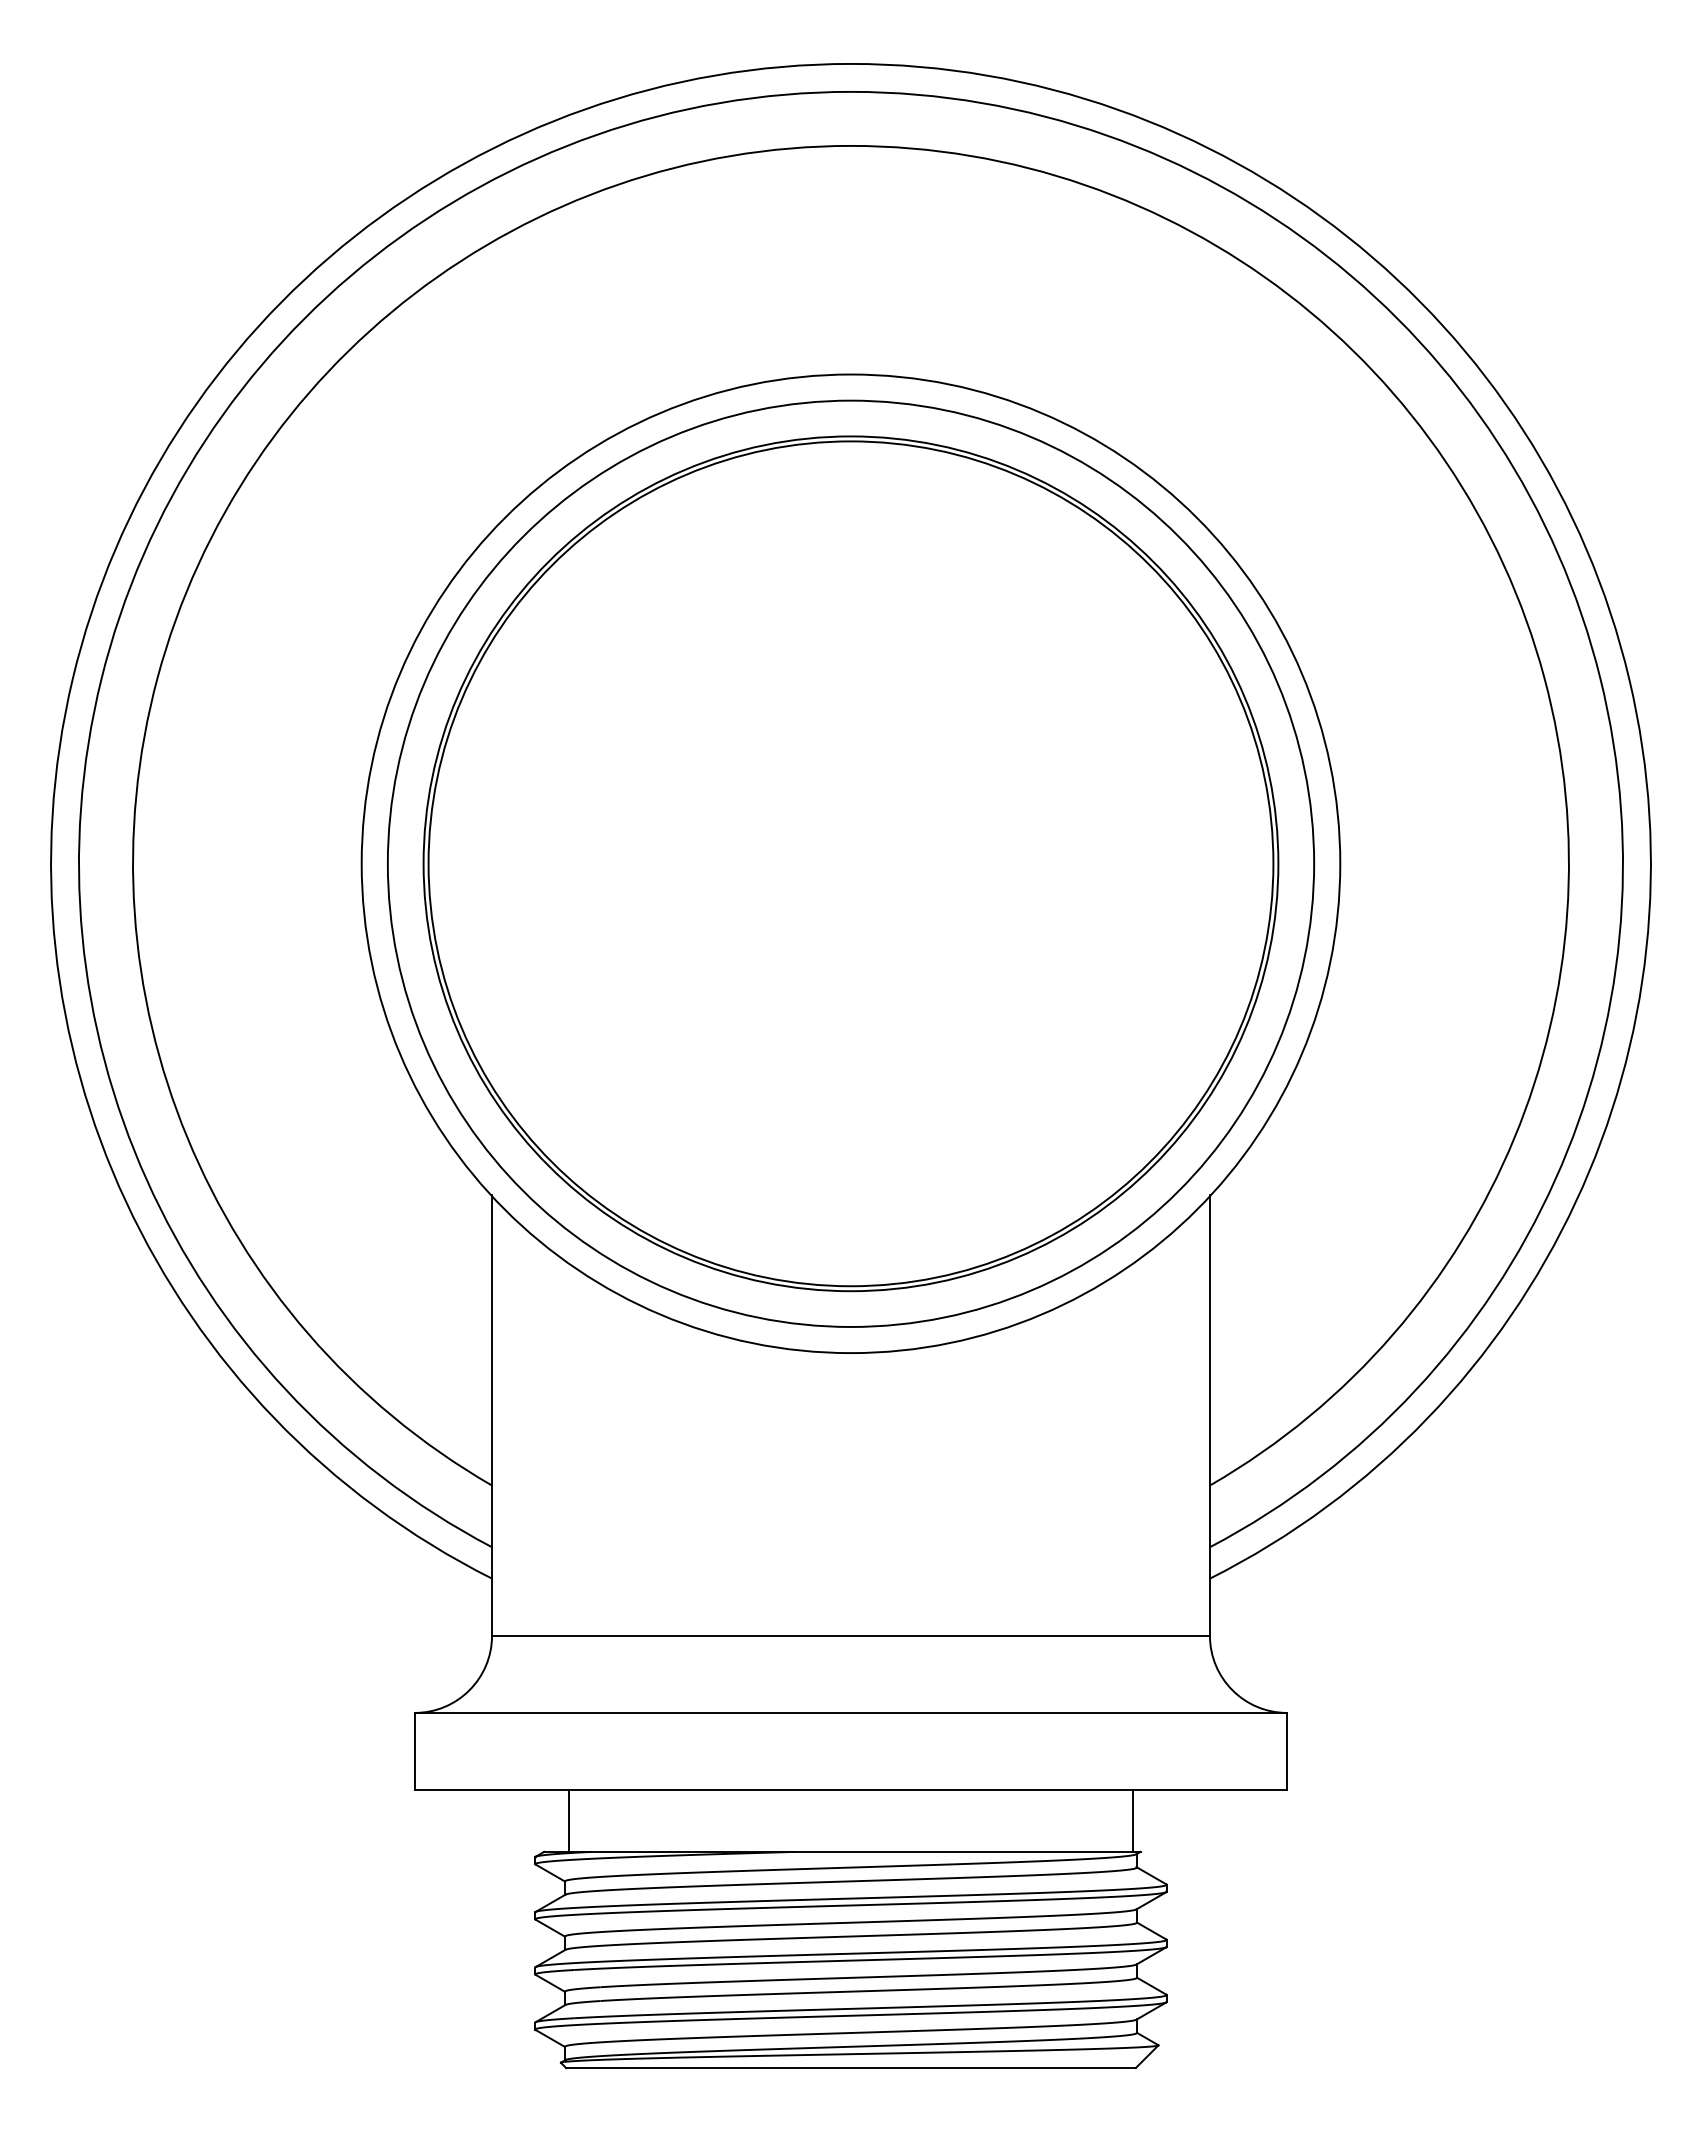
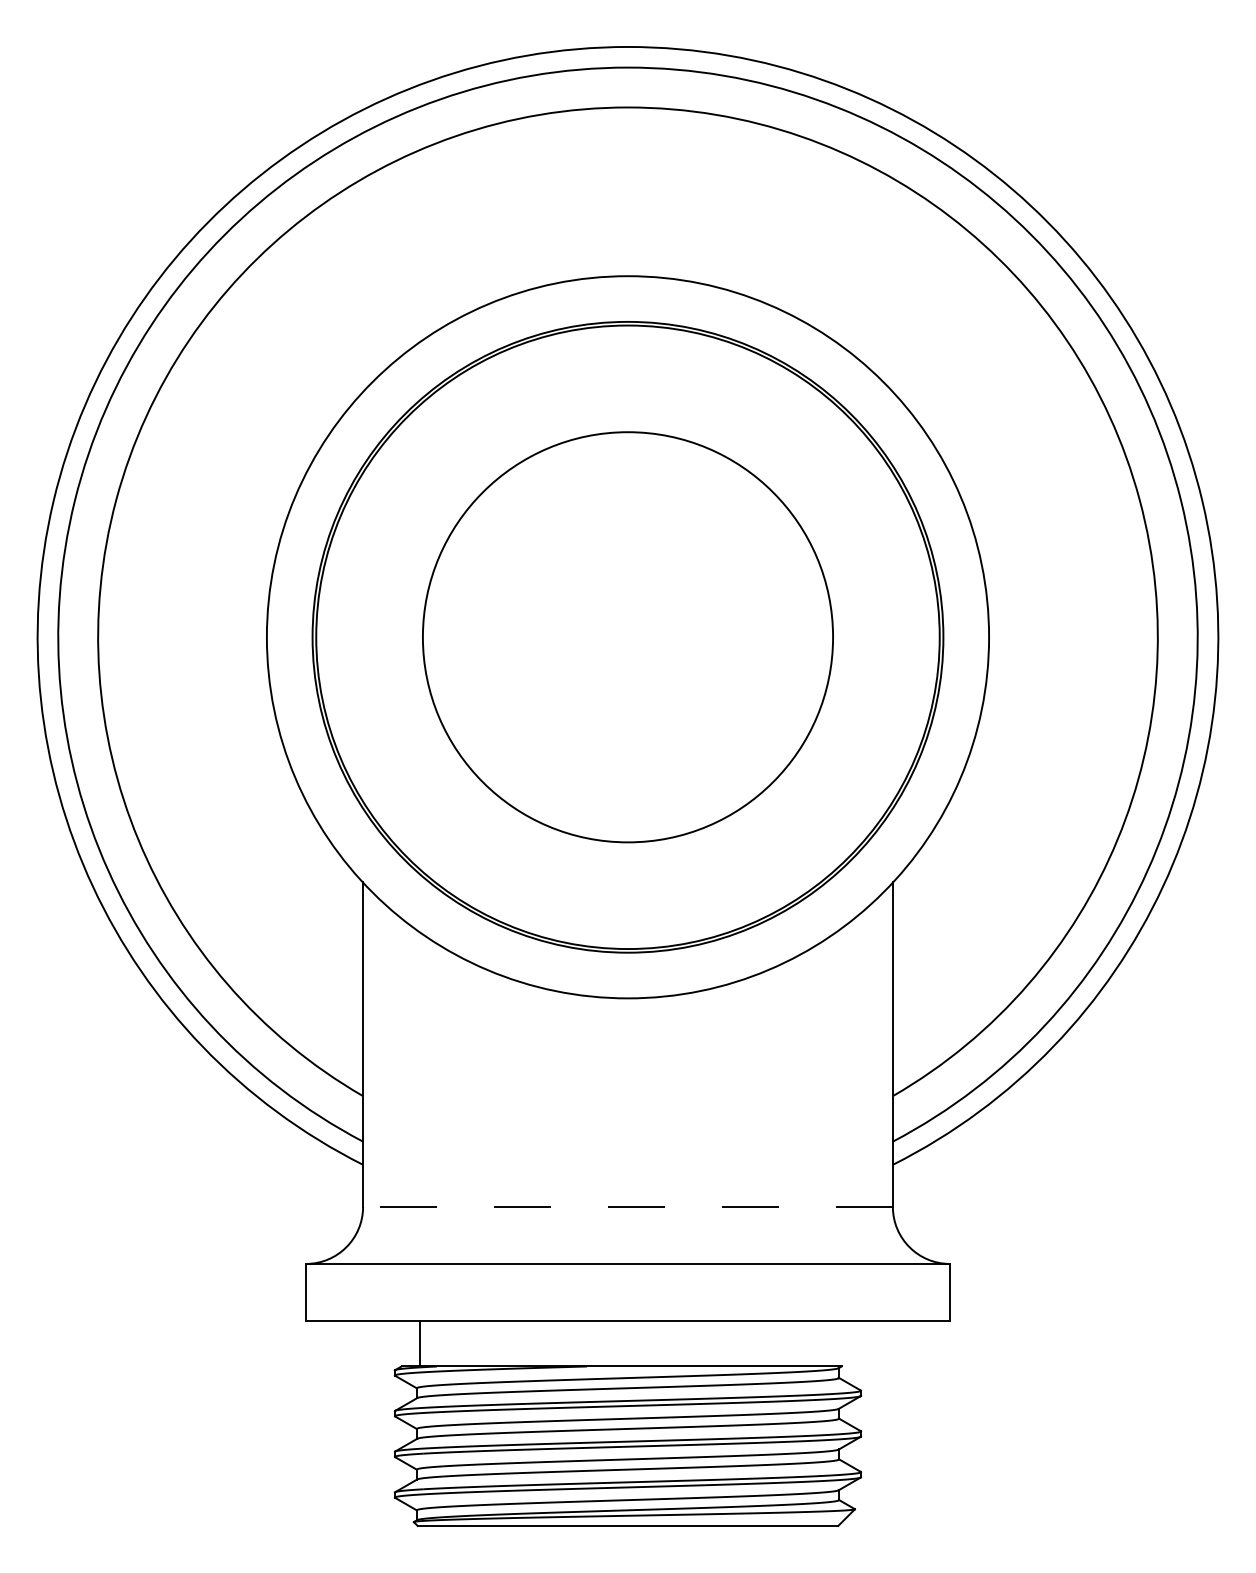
circle: (850, 863) -> (627, 637), size x0.6
line: (851, 1635) -> (628, 1206), solid -> dashed
line: (1132, 1820) -> (835, 1343), removed

